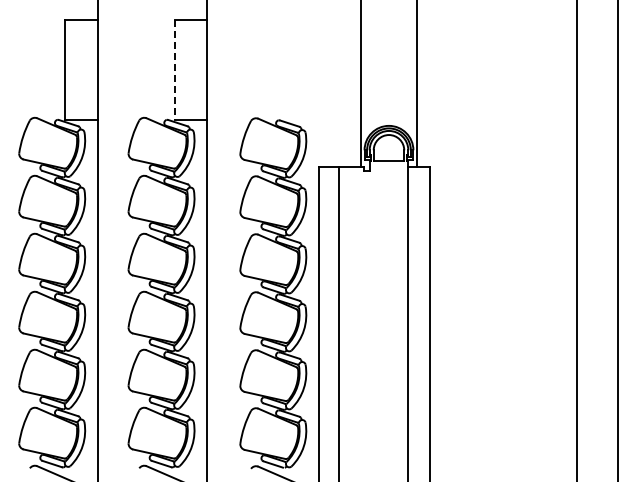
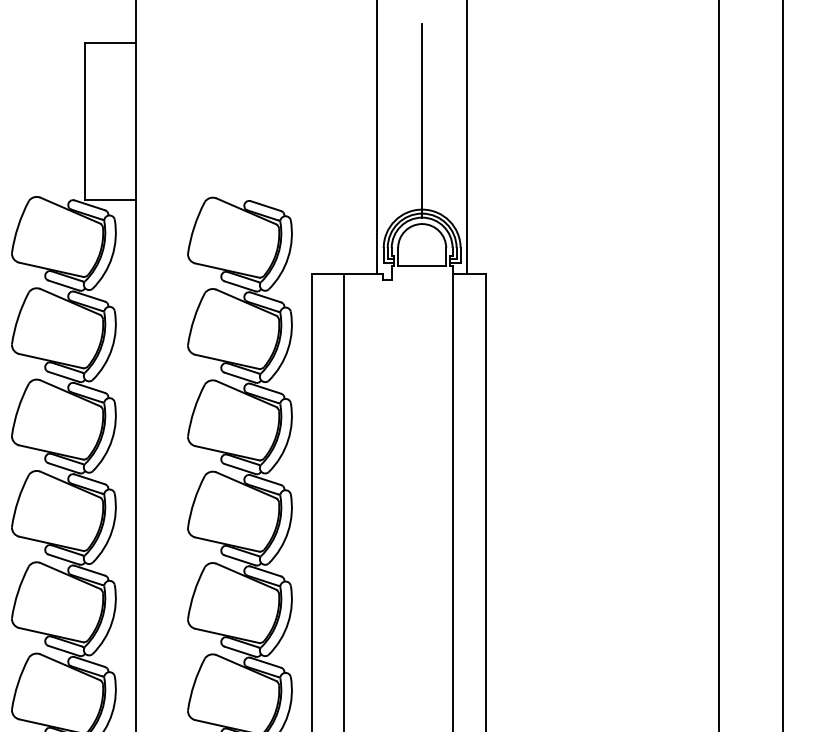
line: (388, 68) -> (421, 119), added
line: (174, 69) -> (84, 120), dashed -> solid

